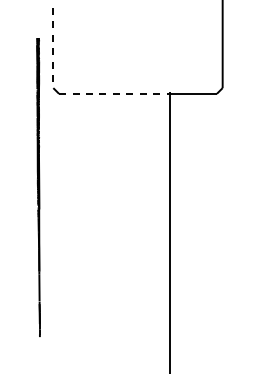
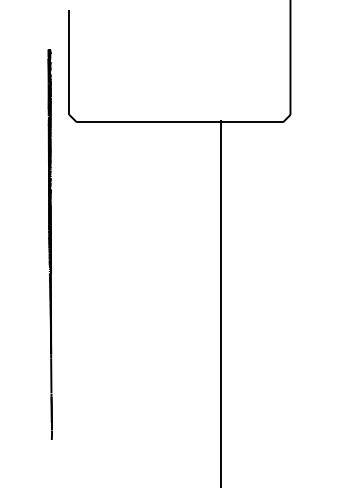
line: (53, 48) -> (69, 63), dashed -> solid
line: (114, 93) -> (149, 121), dashed -> solid

